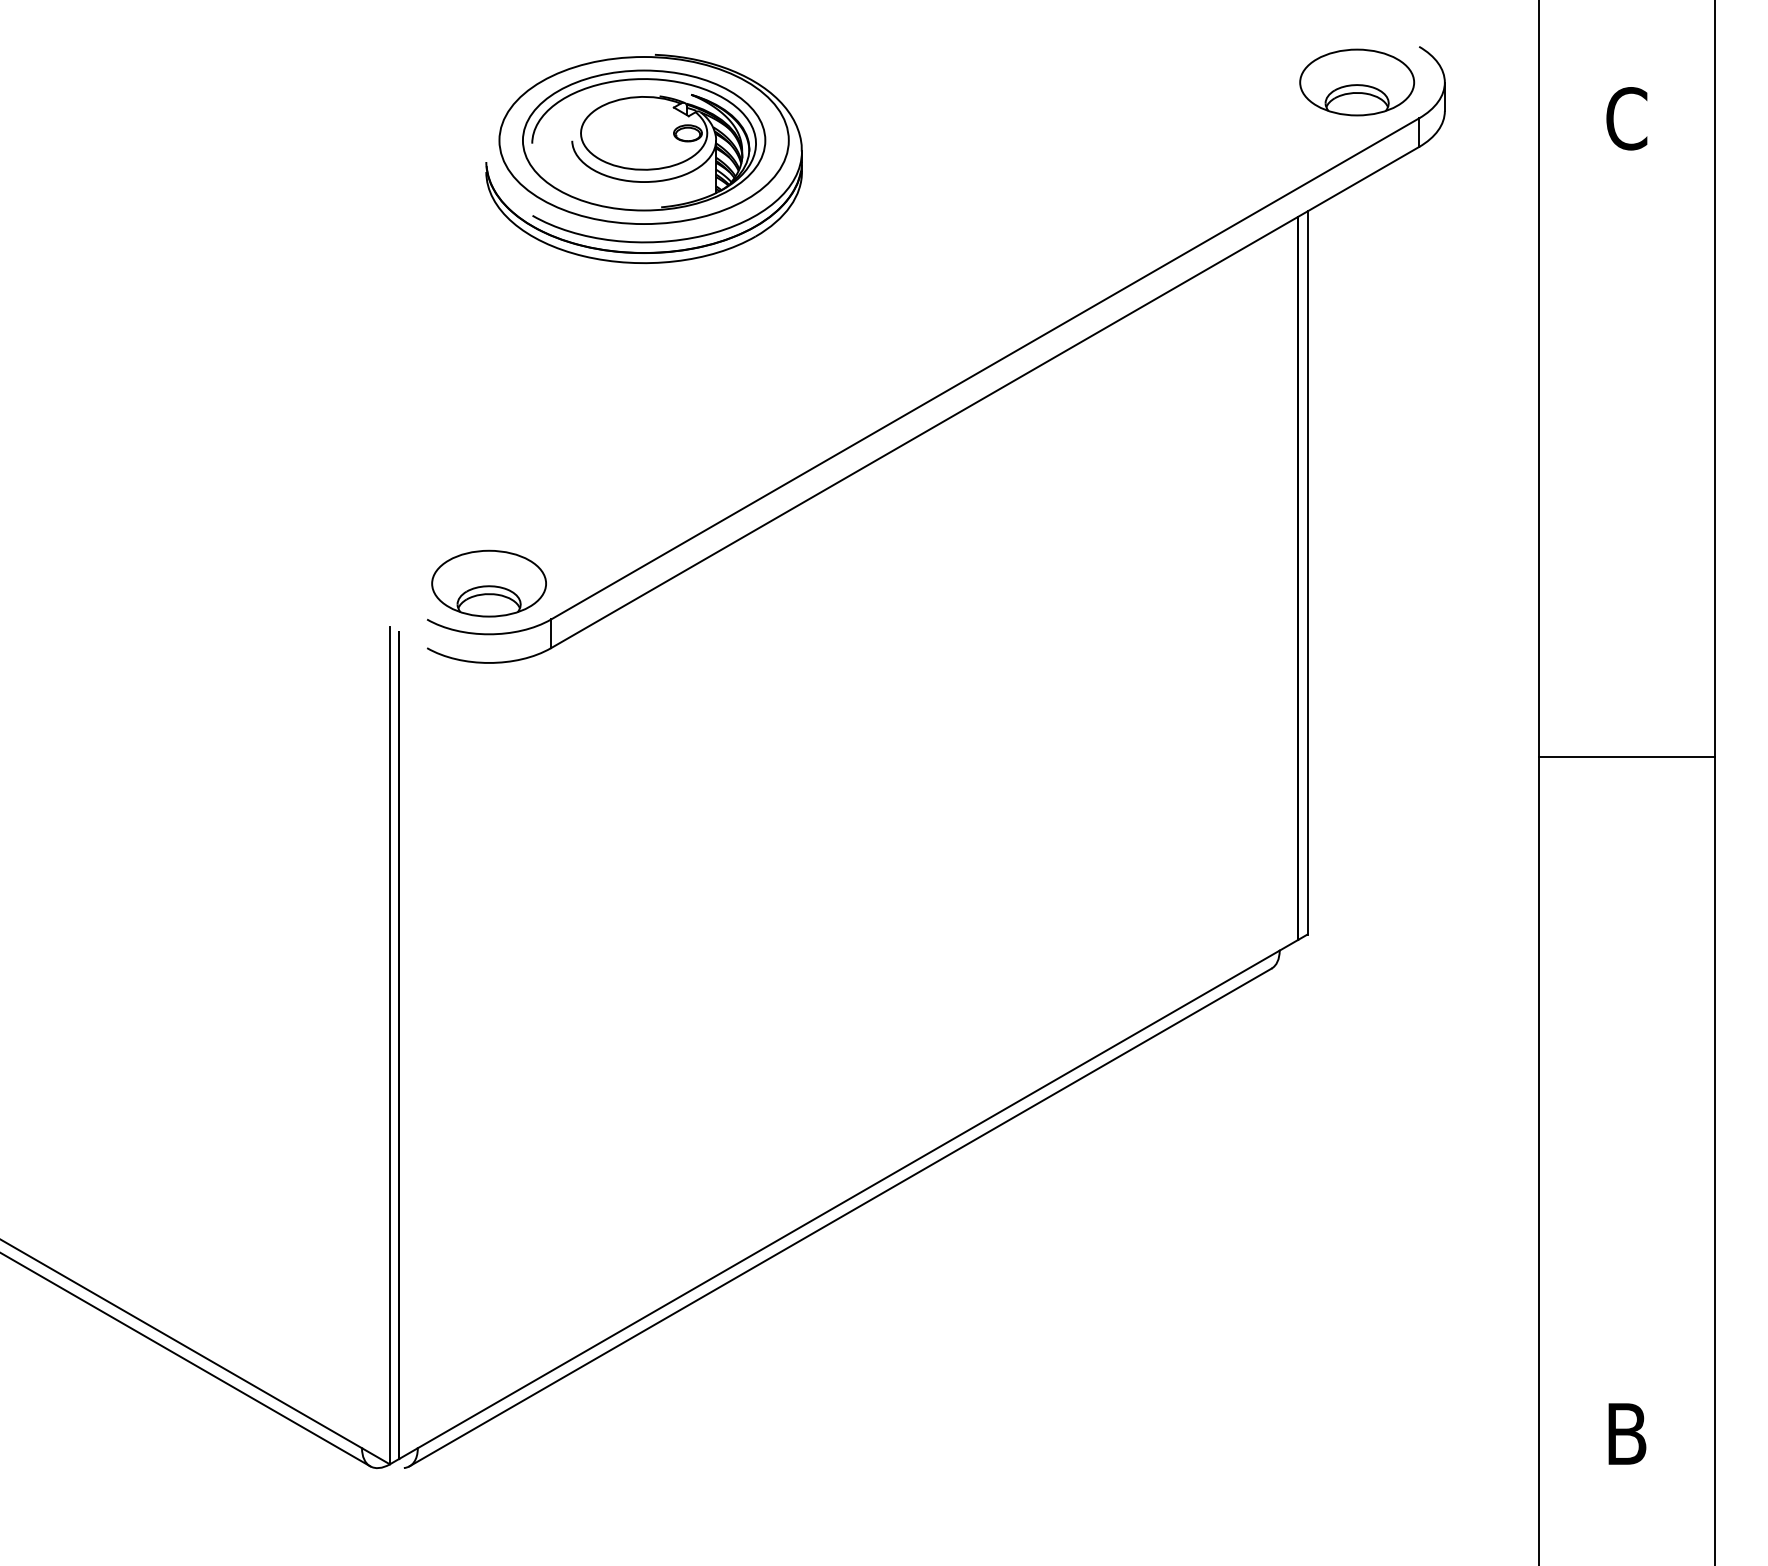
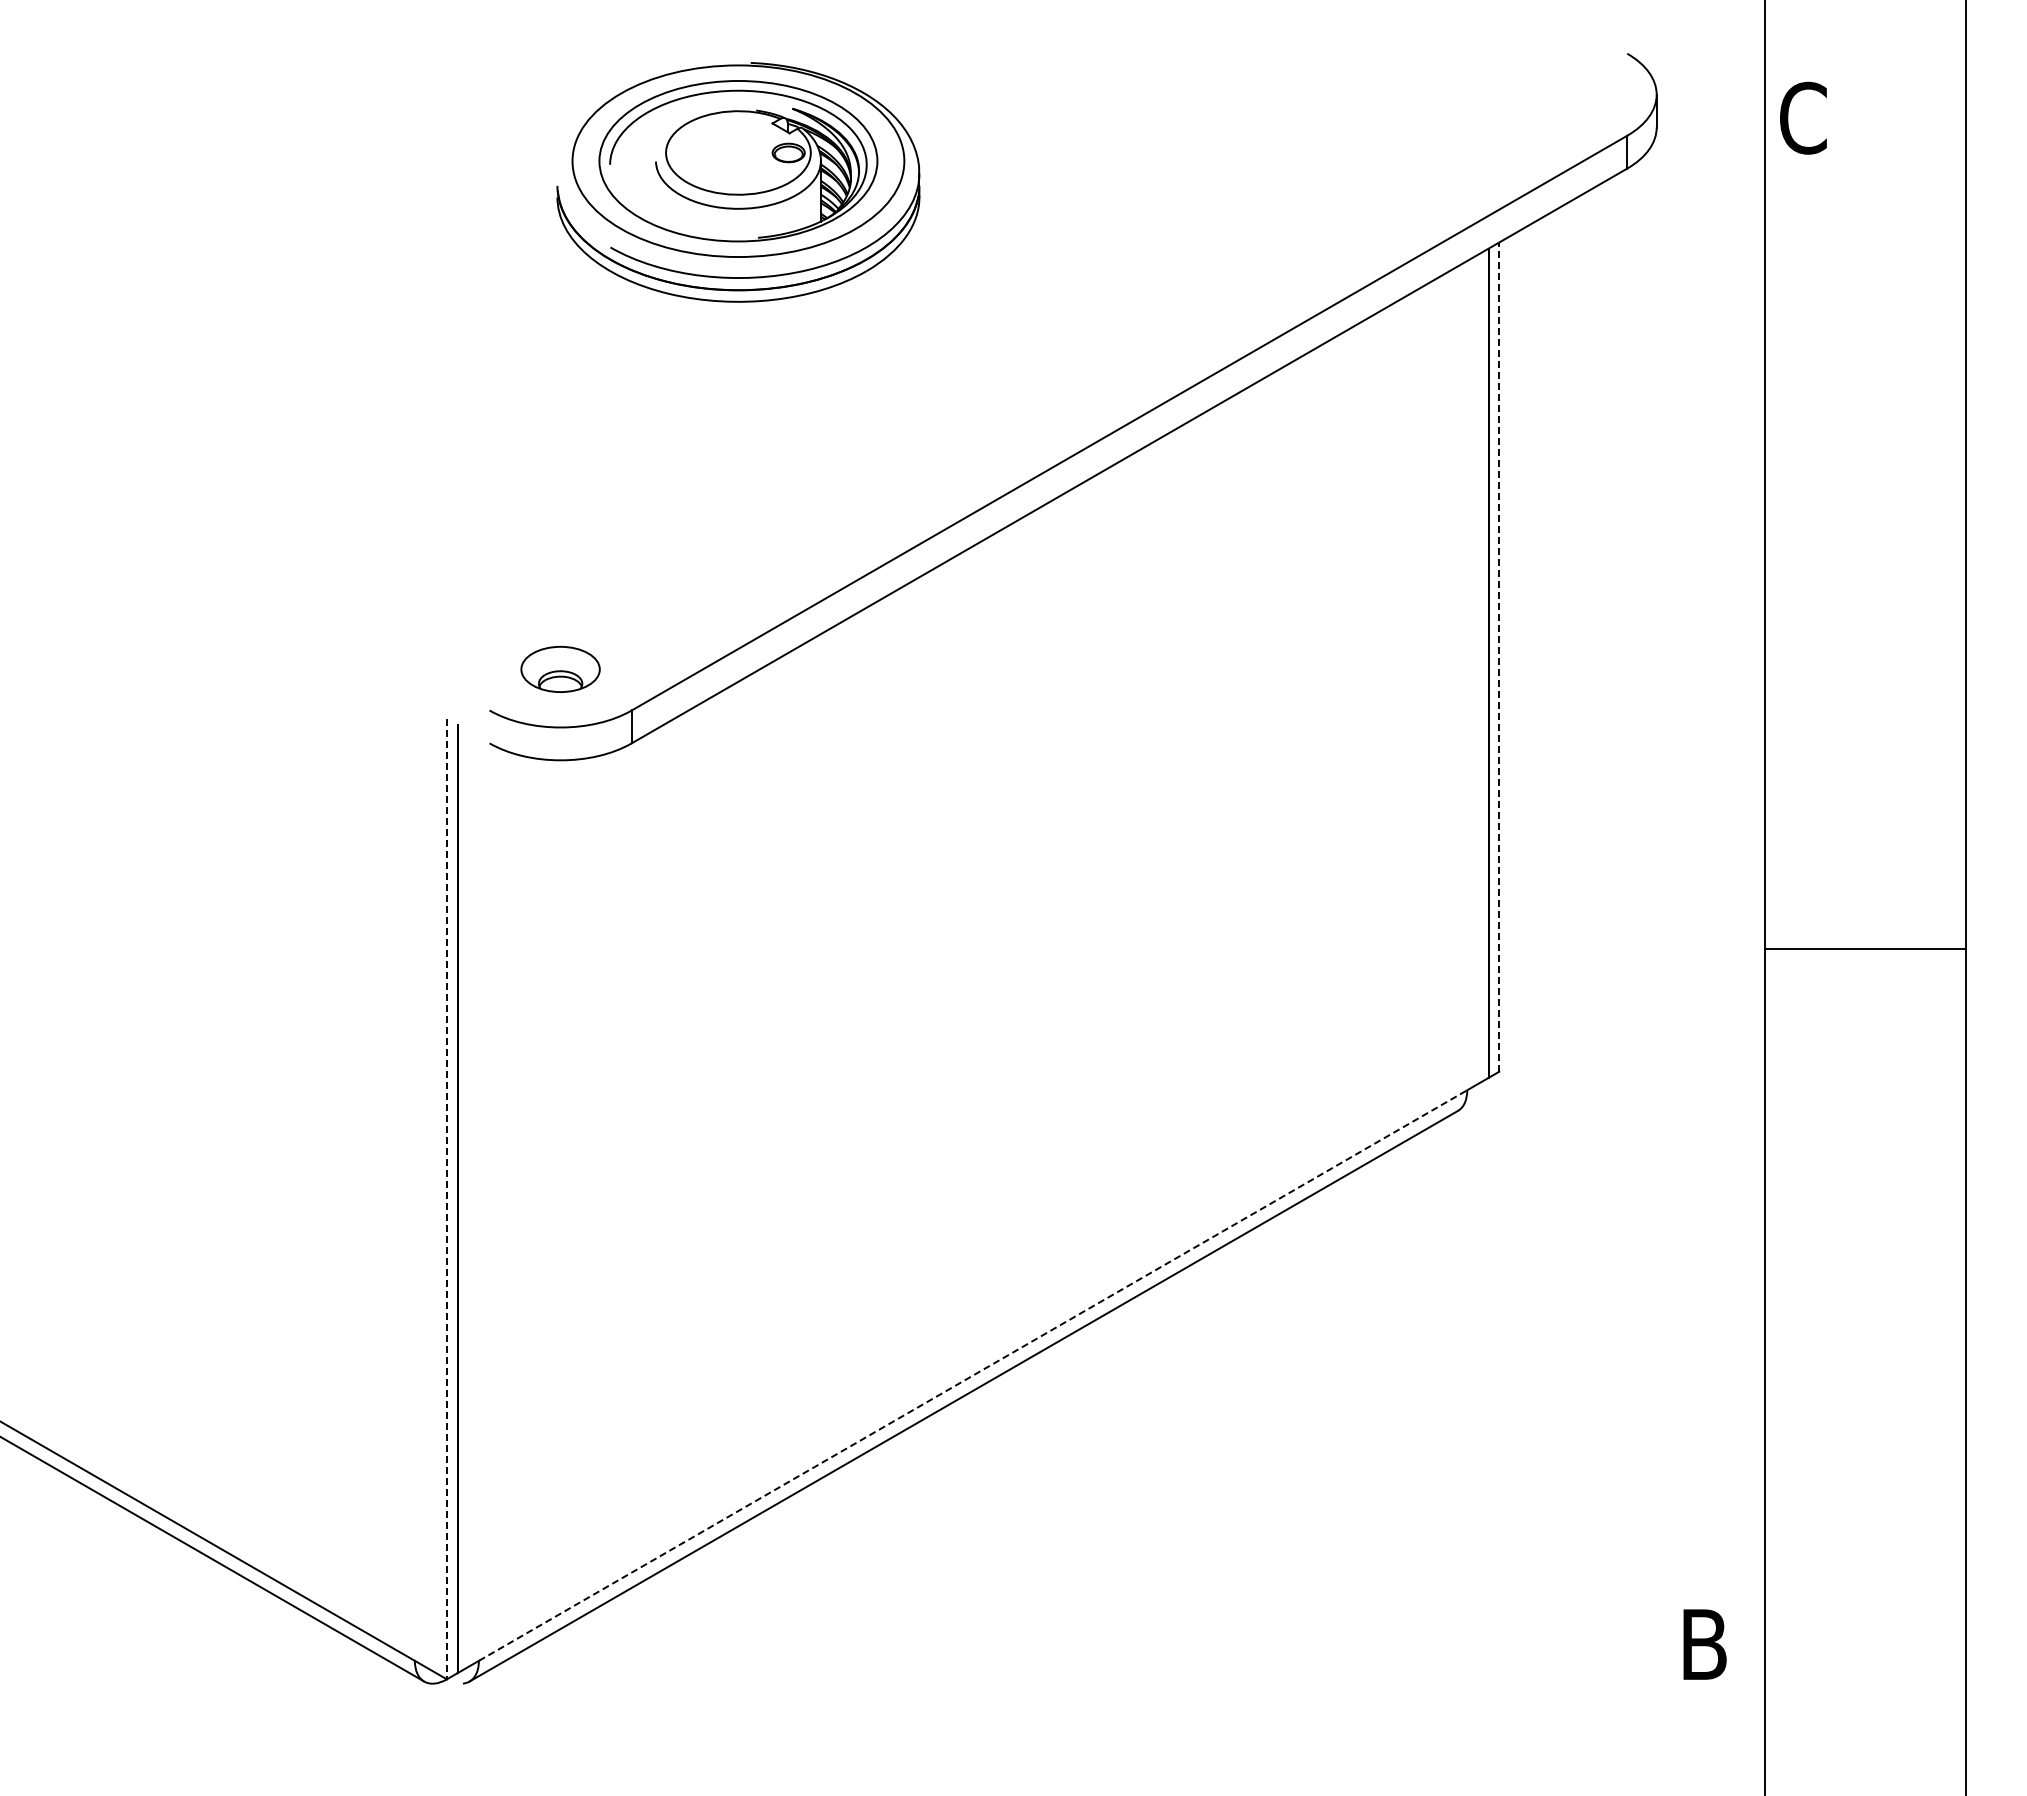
part: (1356, 82) -> (1555, 94), removed
text: (1626, 118) -> (1803, 117), moved
line: (1307, 573) -> (1499, 657), solid -> dashed
part: (488, 583) -> (560, 669), size x0.6
line: (1626, 756) -> (1865, 948), moved
line: (389, 1045) -> (446, 1199), solid -> dashed
line: (849, 1199) -> (973, 1375), solid -> dashed
text: (1626, 1433) -> (1704, 1644), moved

